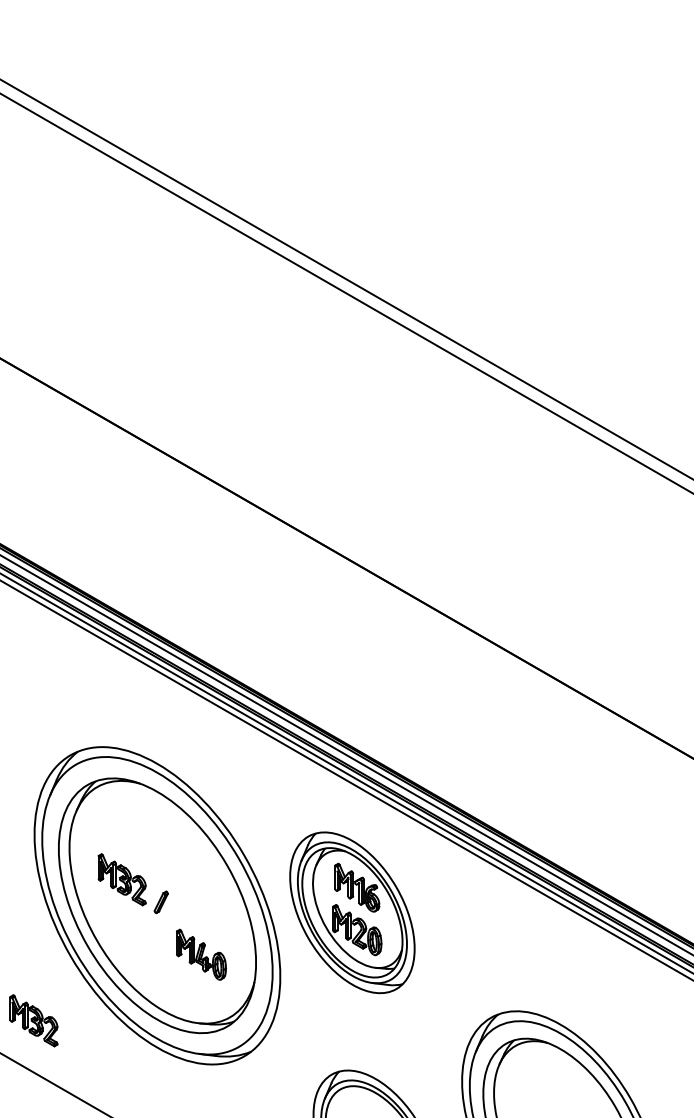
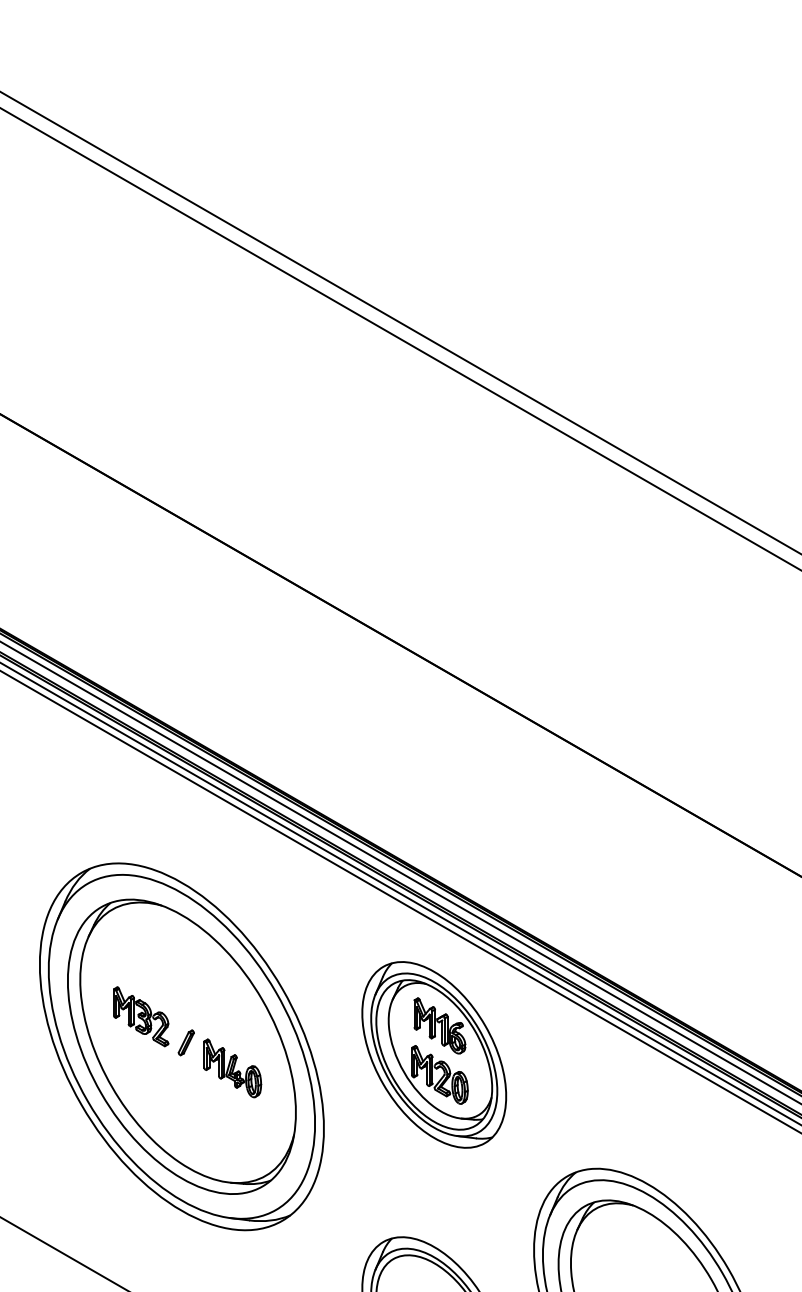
part: (352, 912) -> (434, 1054), moved
part: (201, 954) -> (232, 1068), moved
part: (34, 1020) -> (39, 1179), removed

